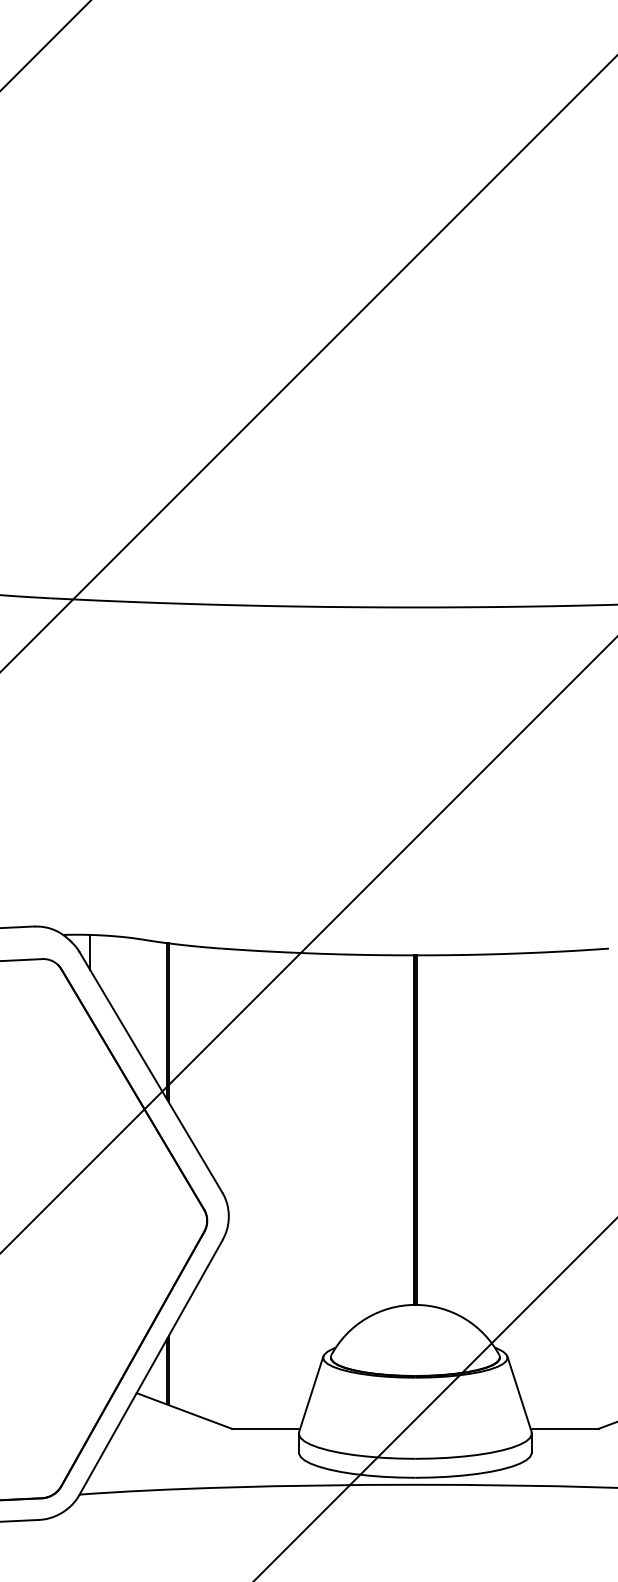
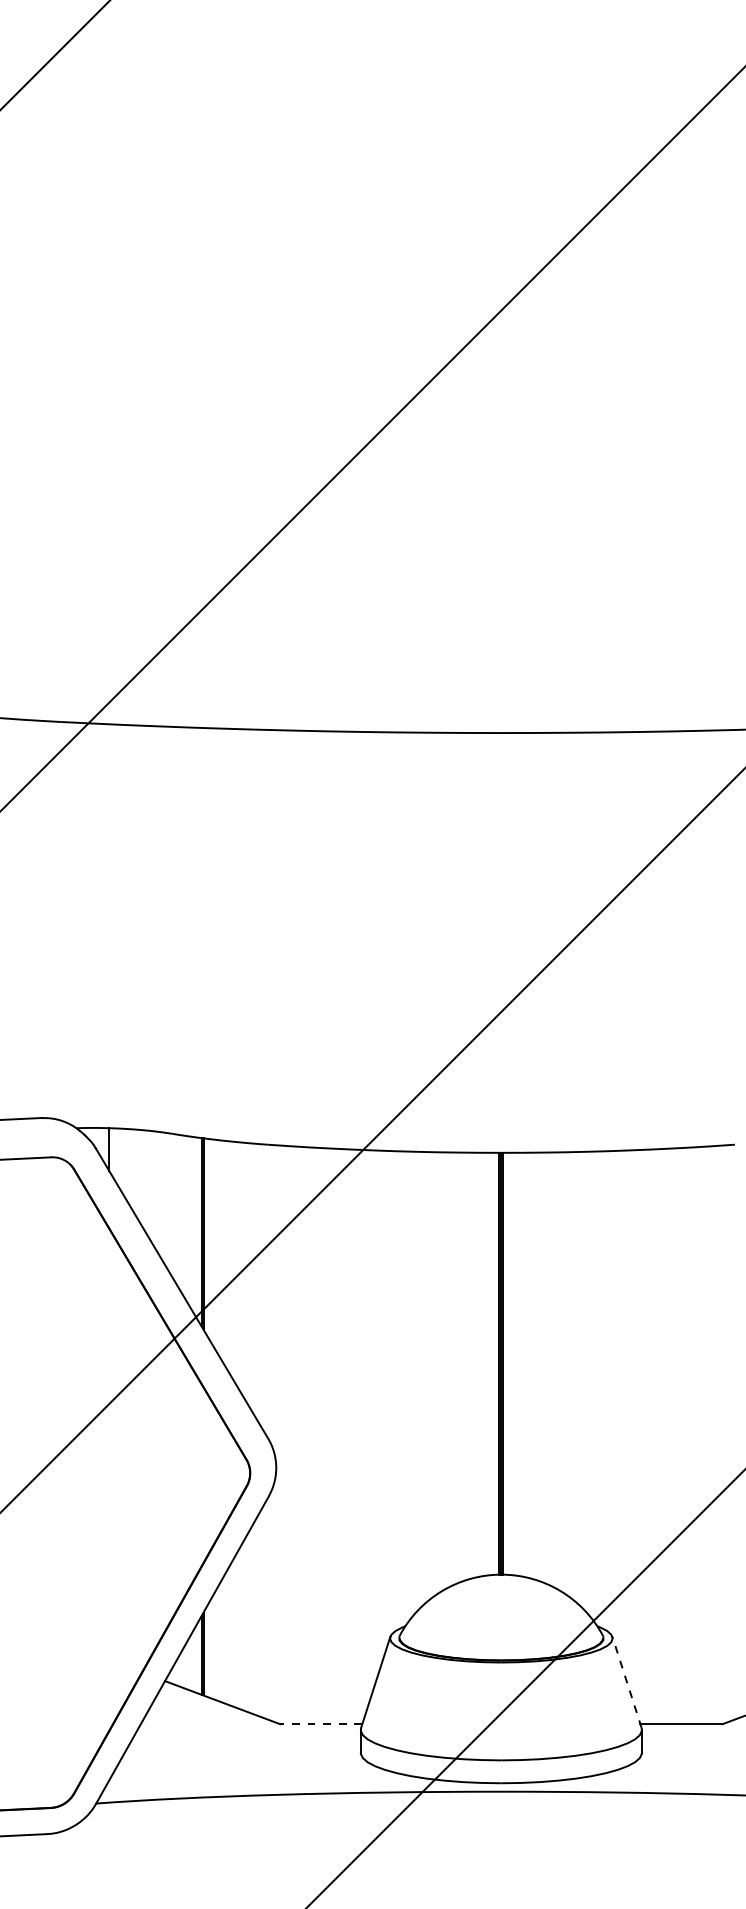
line: (519, 1394) -> (627, 1682), solid -> dashed
line: (265, 1429) -> (320, 1724), solid -> dashed

